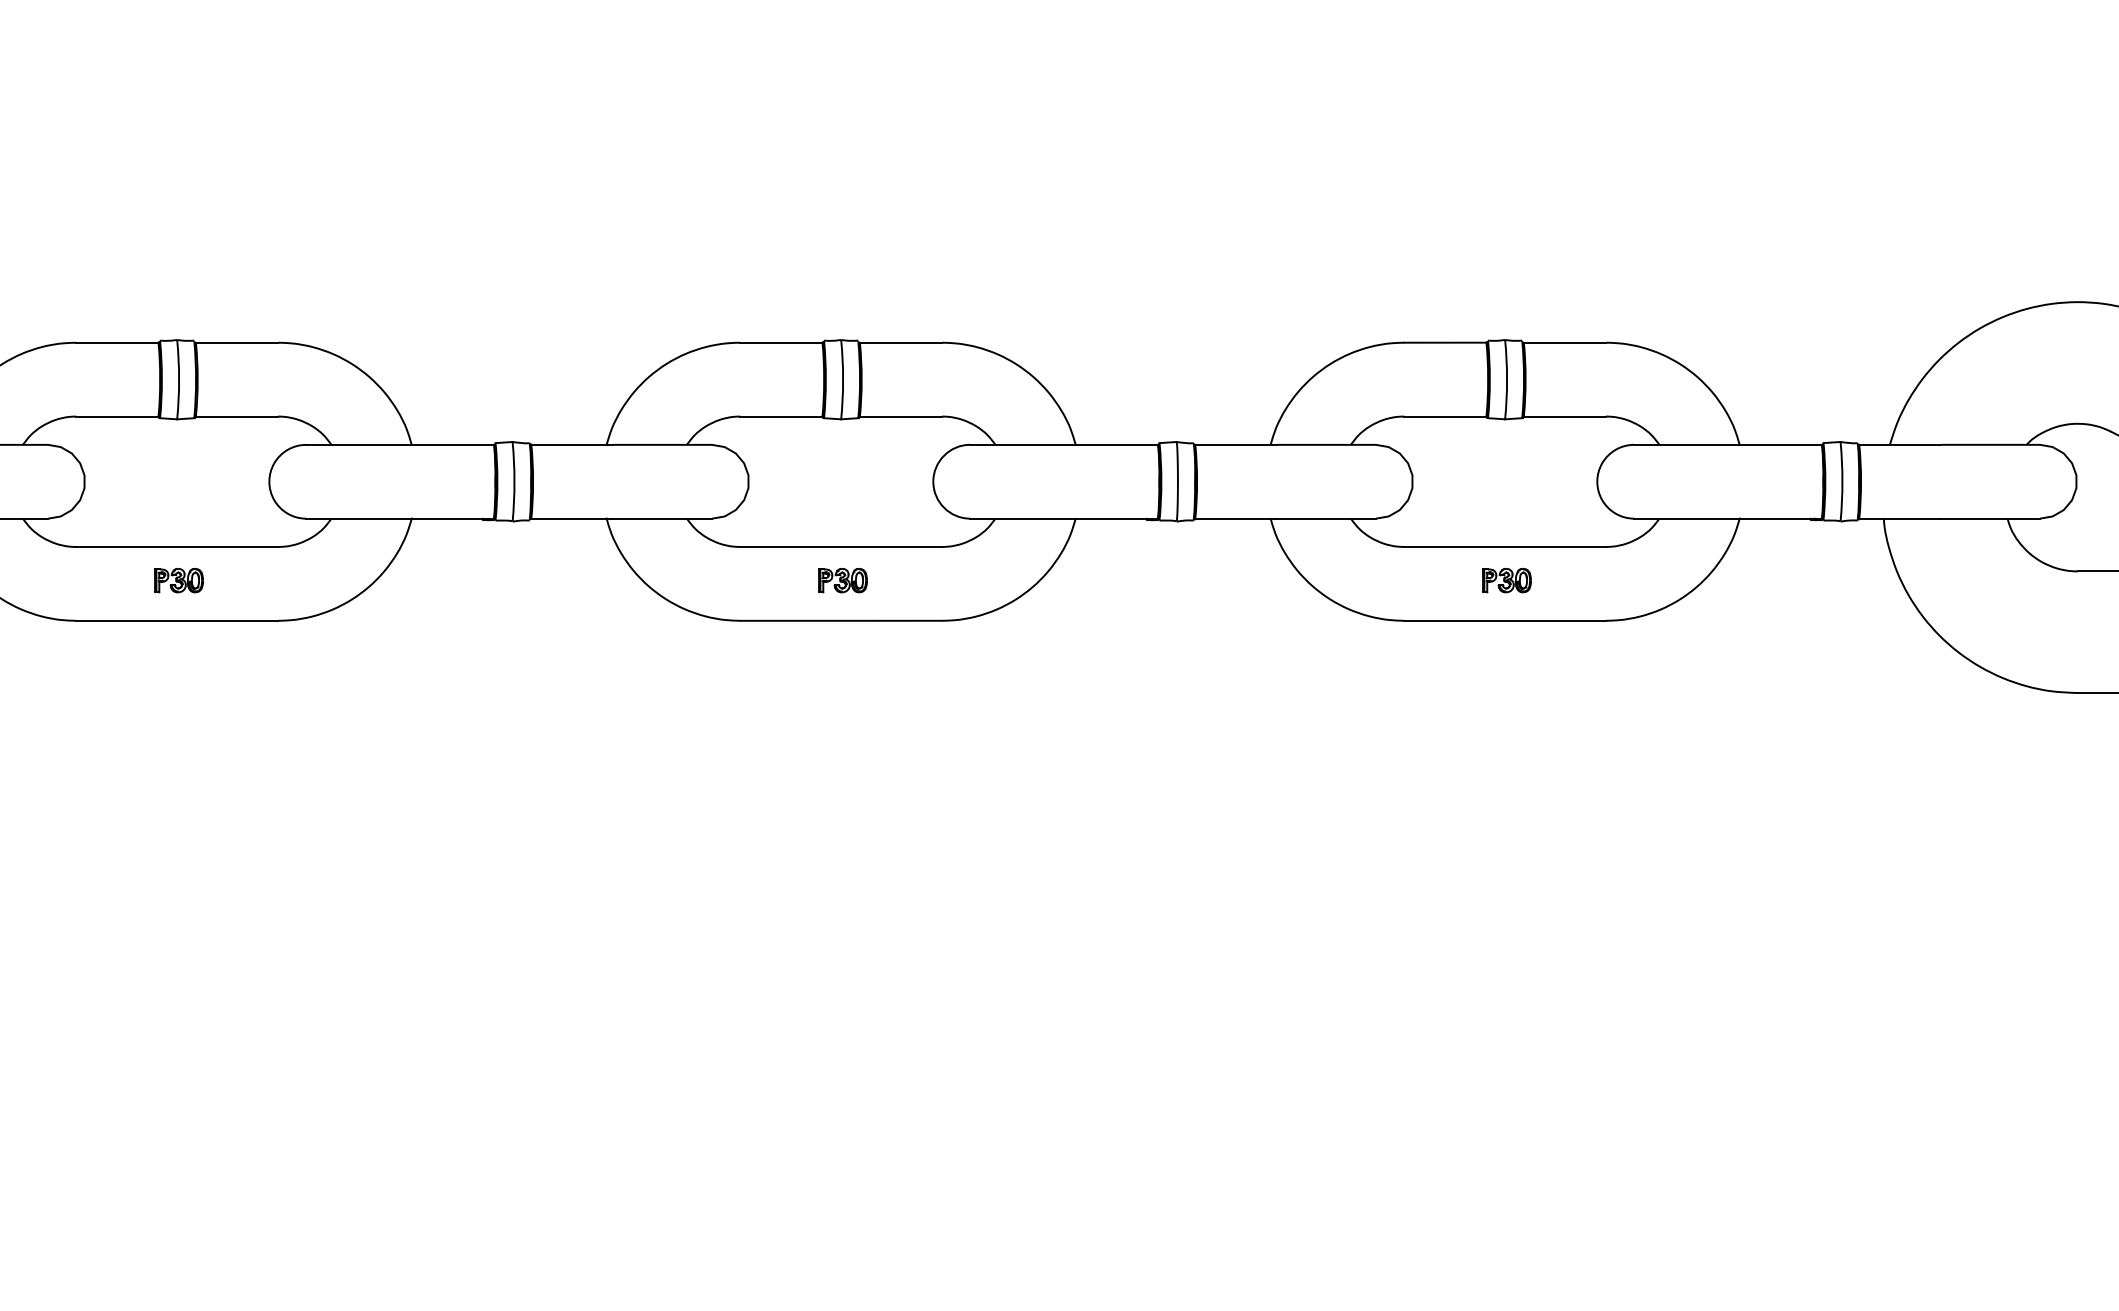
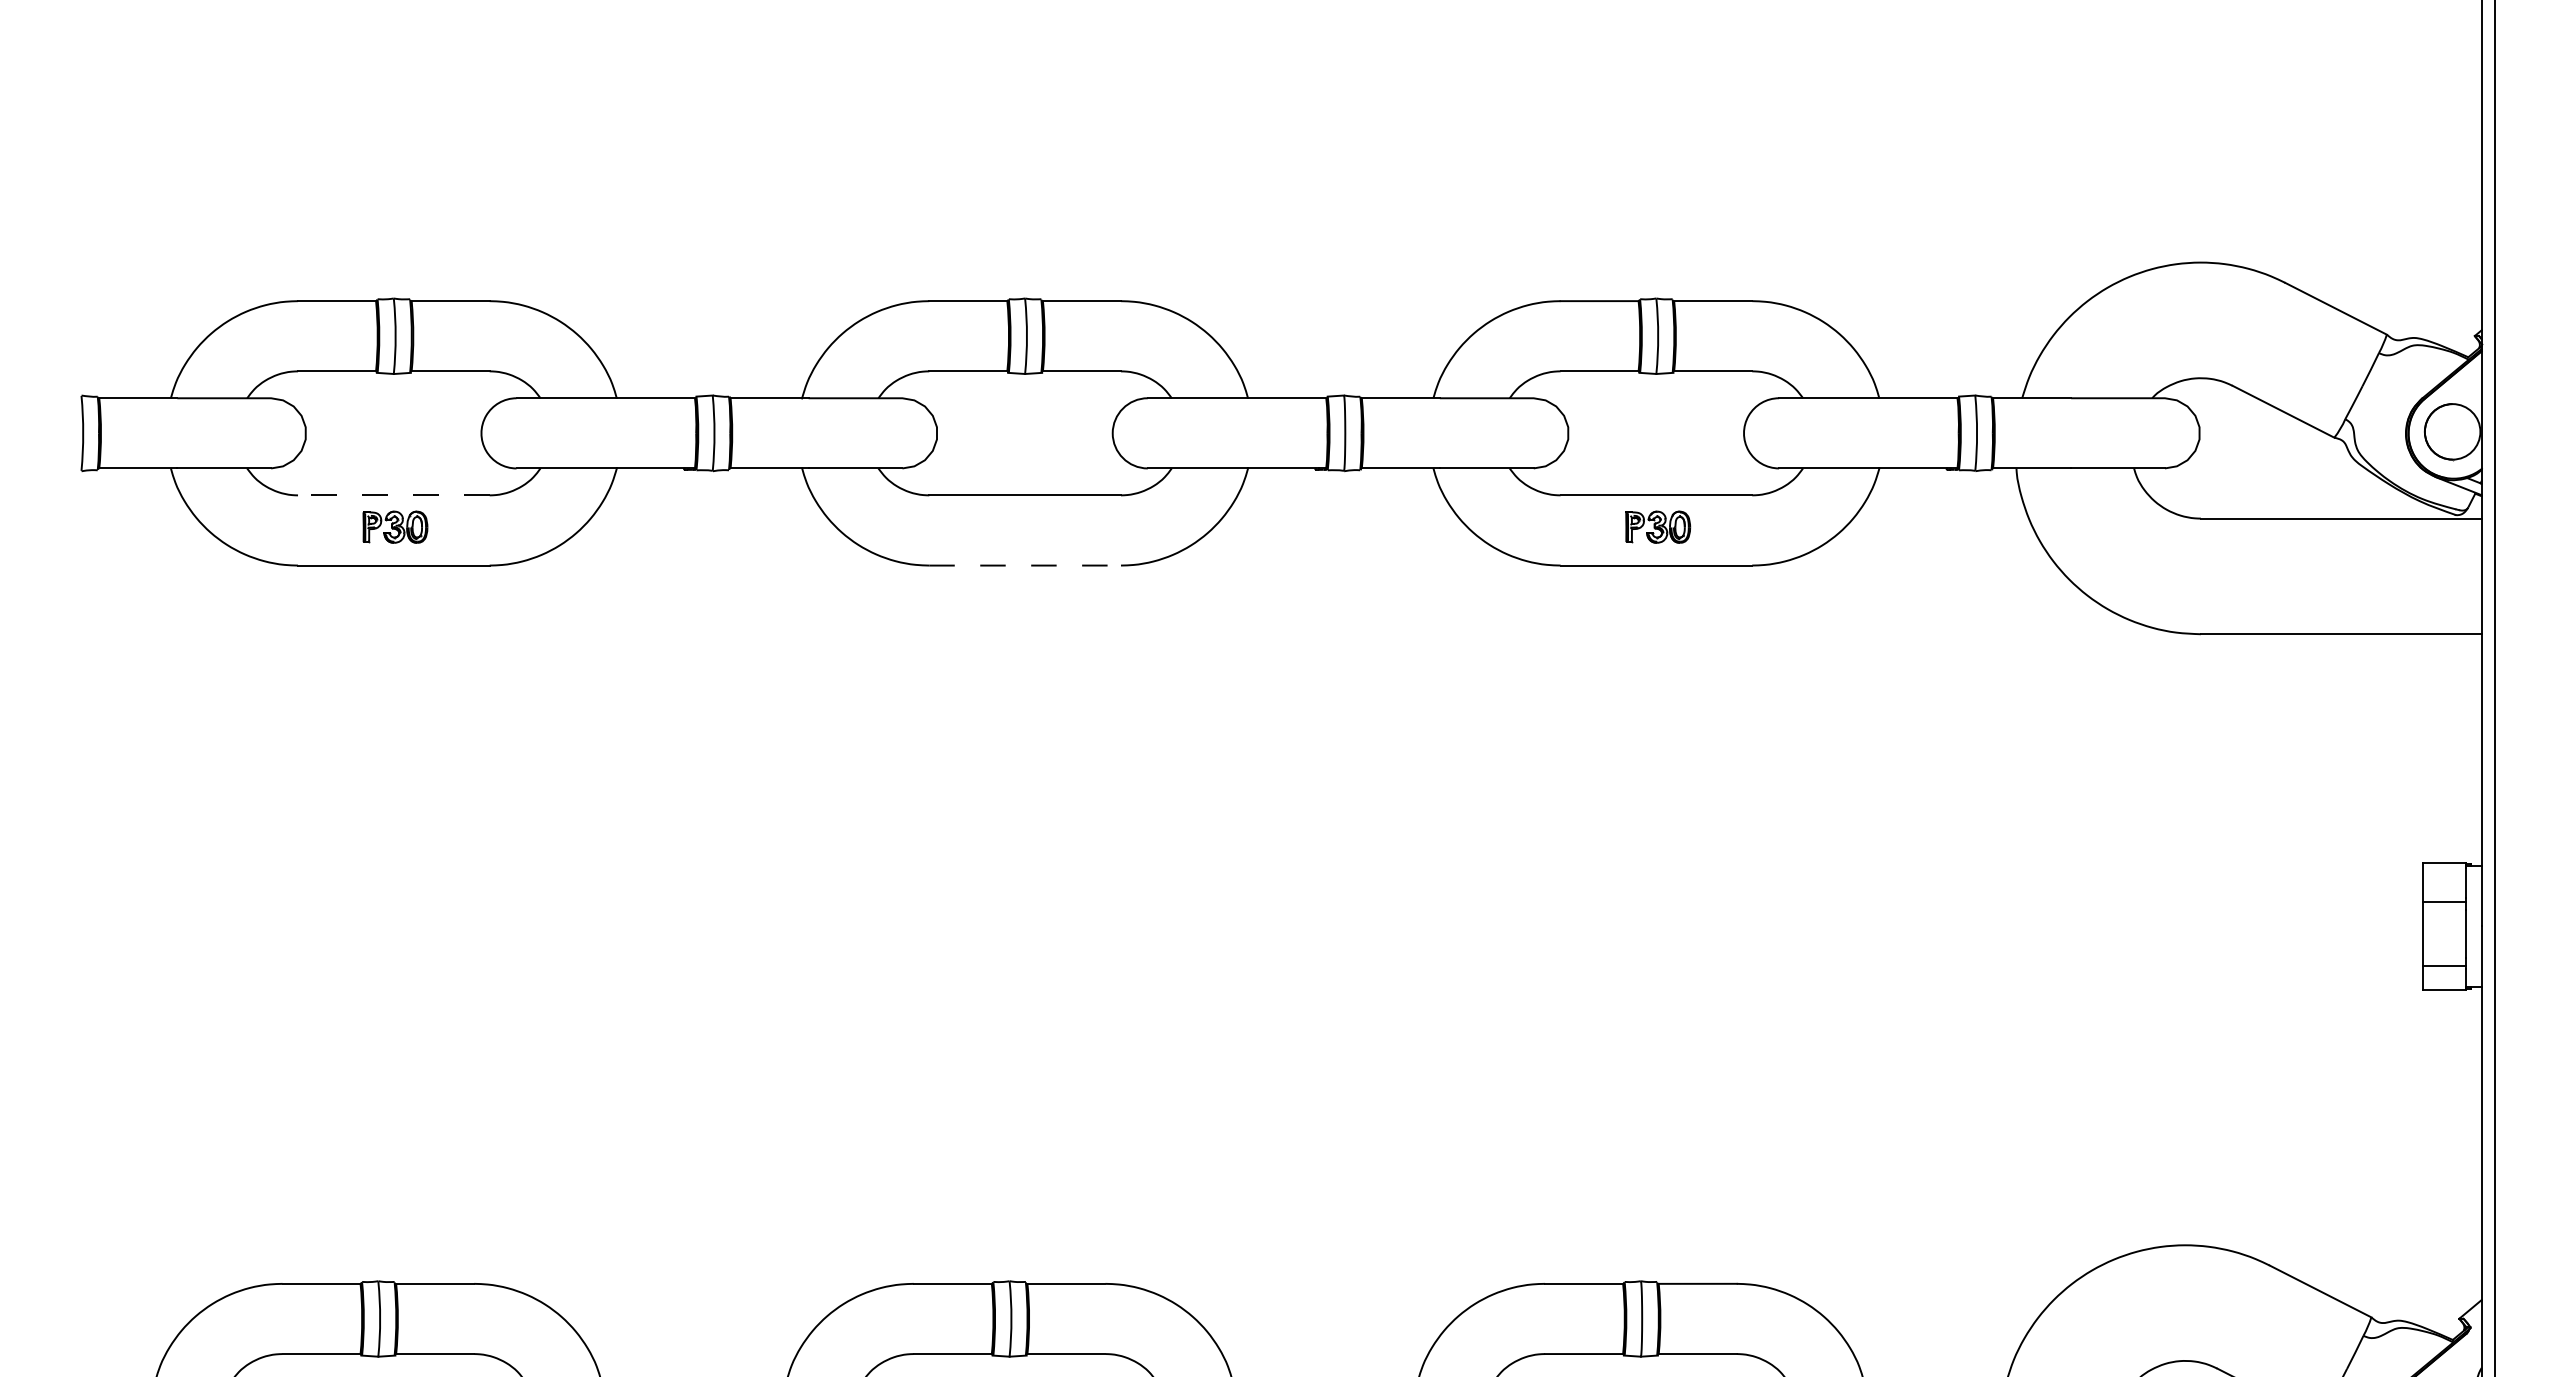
line: (176, 547) -> (393, 495), solid -> dashed
part: (178, 580) -> (395, 527), size x1.4
part: (842, 580) -> (1026, 527), removed
part: (1506, 580) -> (1657, 527), size x1.4
line: (841, 620) -> (1025, 565), solid -> dashed

